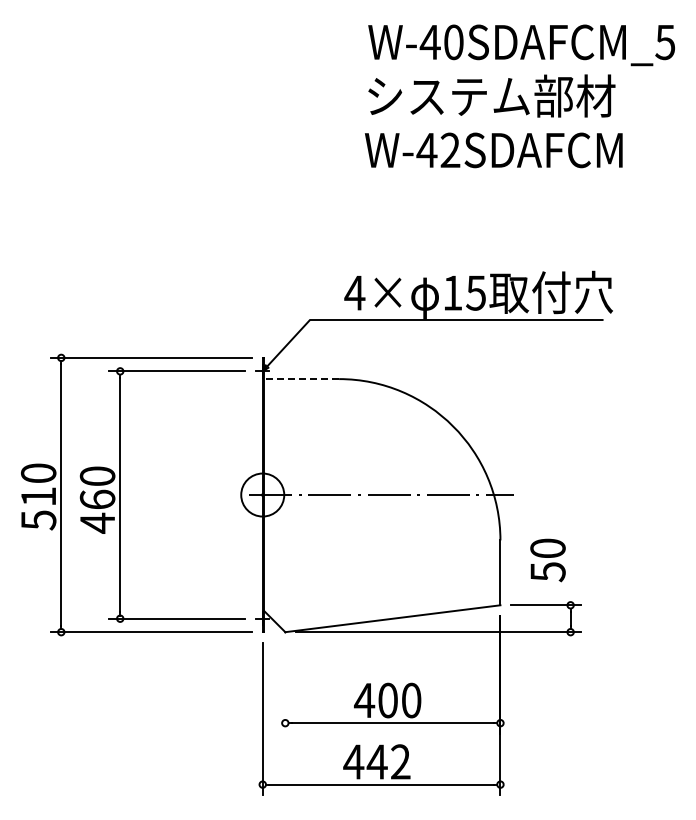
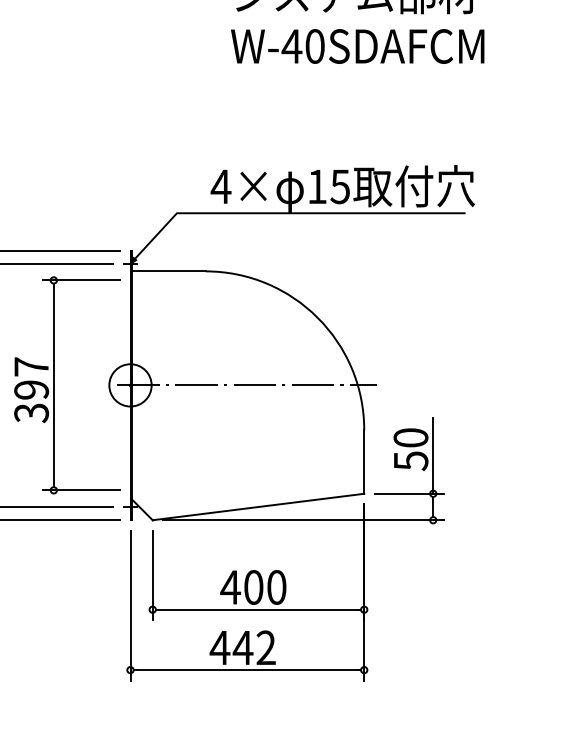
text: (450, 150) -> (315, 46), W-42SDAFCM -> W-40SDAFCM
line: (301, 379) -> (168, 271), dashed -> solid
part: (185, 494) -> (54, 384), added
line: (570, 566) -> (433, 455), added
line: (285, 687) -> (152, 574), added

